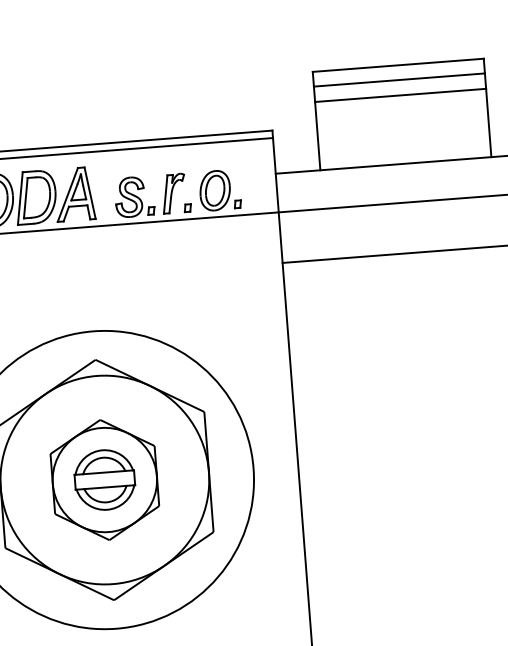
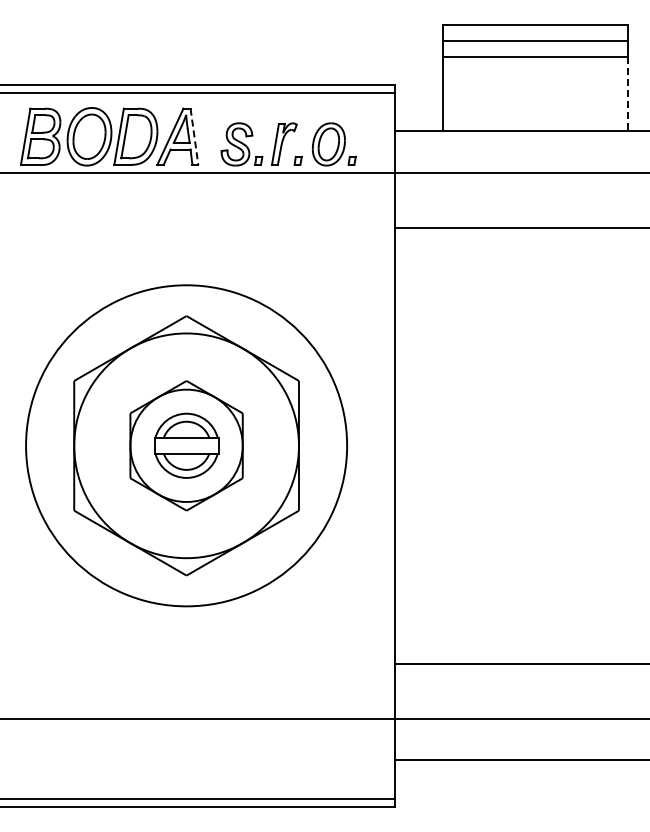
line: (489, 123) -> (628, 94), solid -> dashed
line: (90, 193) -> (194, 137), solid -> dashed

